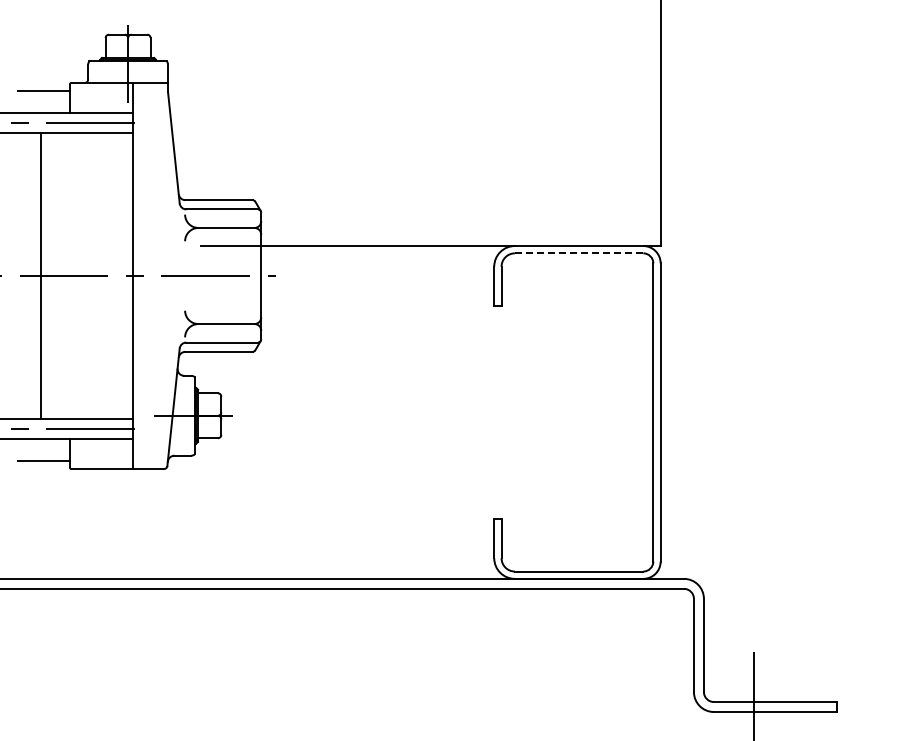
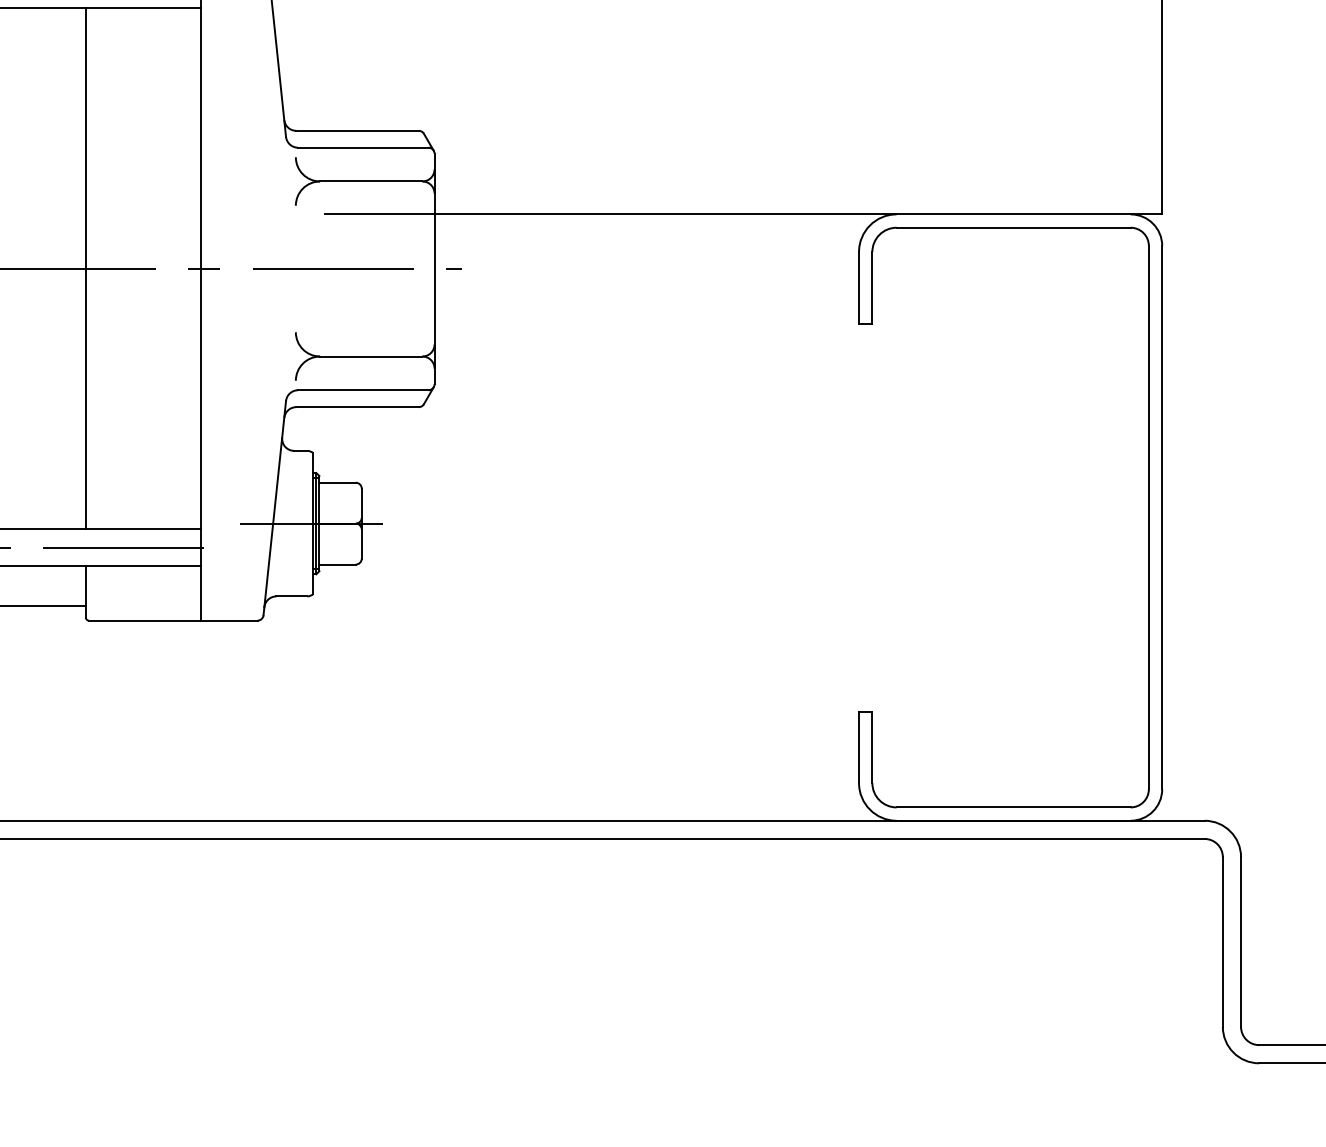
line: (578, 253) -> (1012, 227), dashed -> solid
line: (40, 275) -> (85, 268), moved

